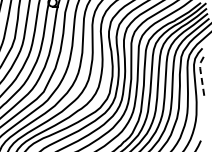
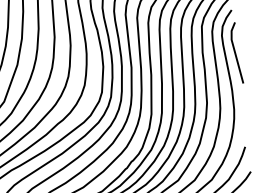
line: (201, 75) -> (234, 50), dashed -> solid

